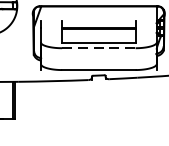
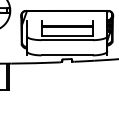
line: (99, 48) -> (67, 40), dashed -> solid

